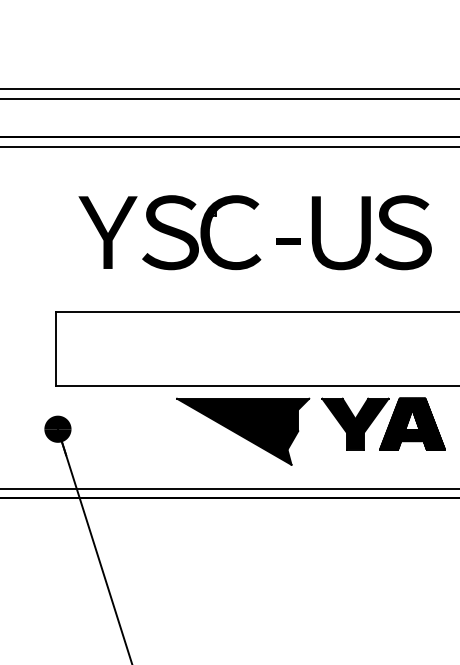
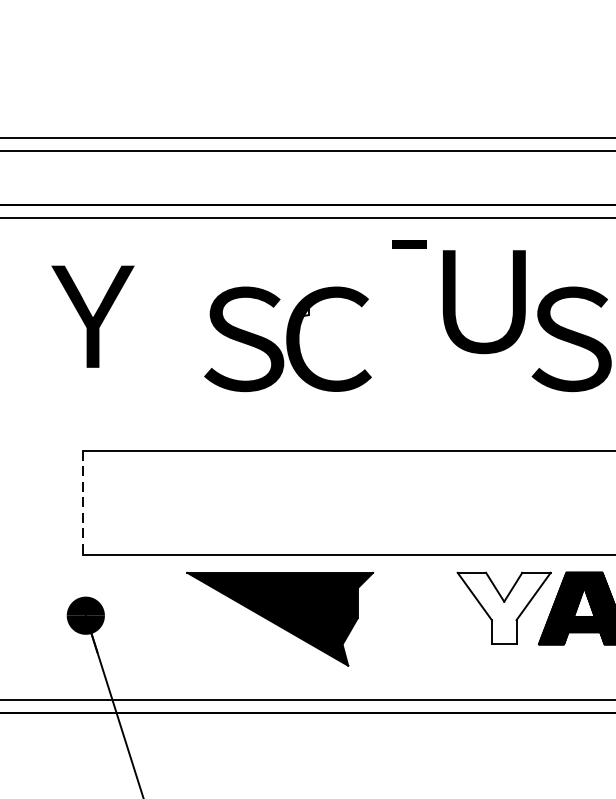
text: (107, 232) -> (92, 316), moved
text: (340, 233) -> (483, 302), moved
text: (288, 241) -> (410, 244), moved
line: (56, 349) -> (83, 503), solid -> dashed
fill: (355, 423) -> (504, 607), removed
part: (243, 431) -> (280, 618), moved

